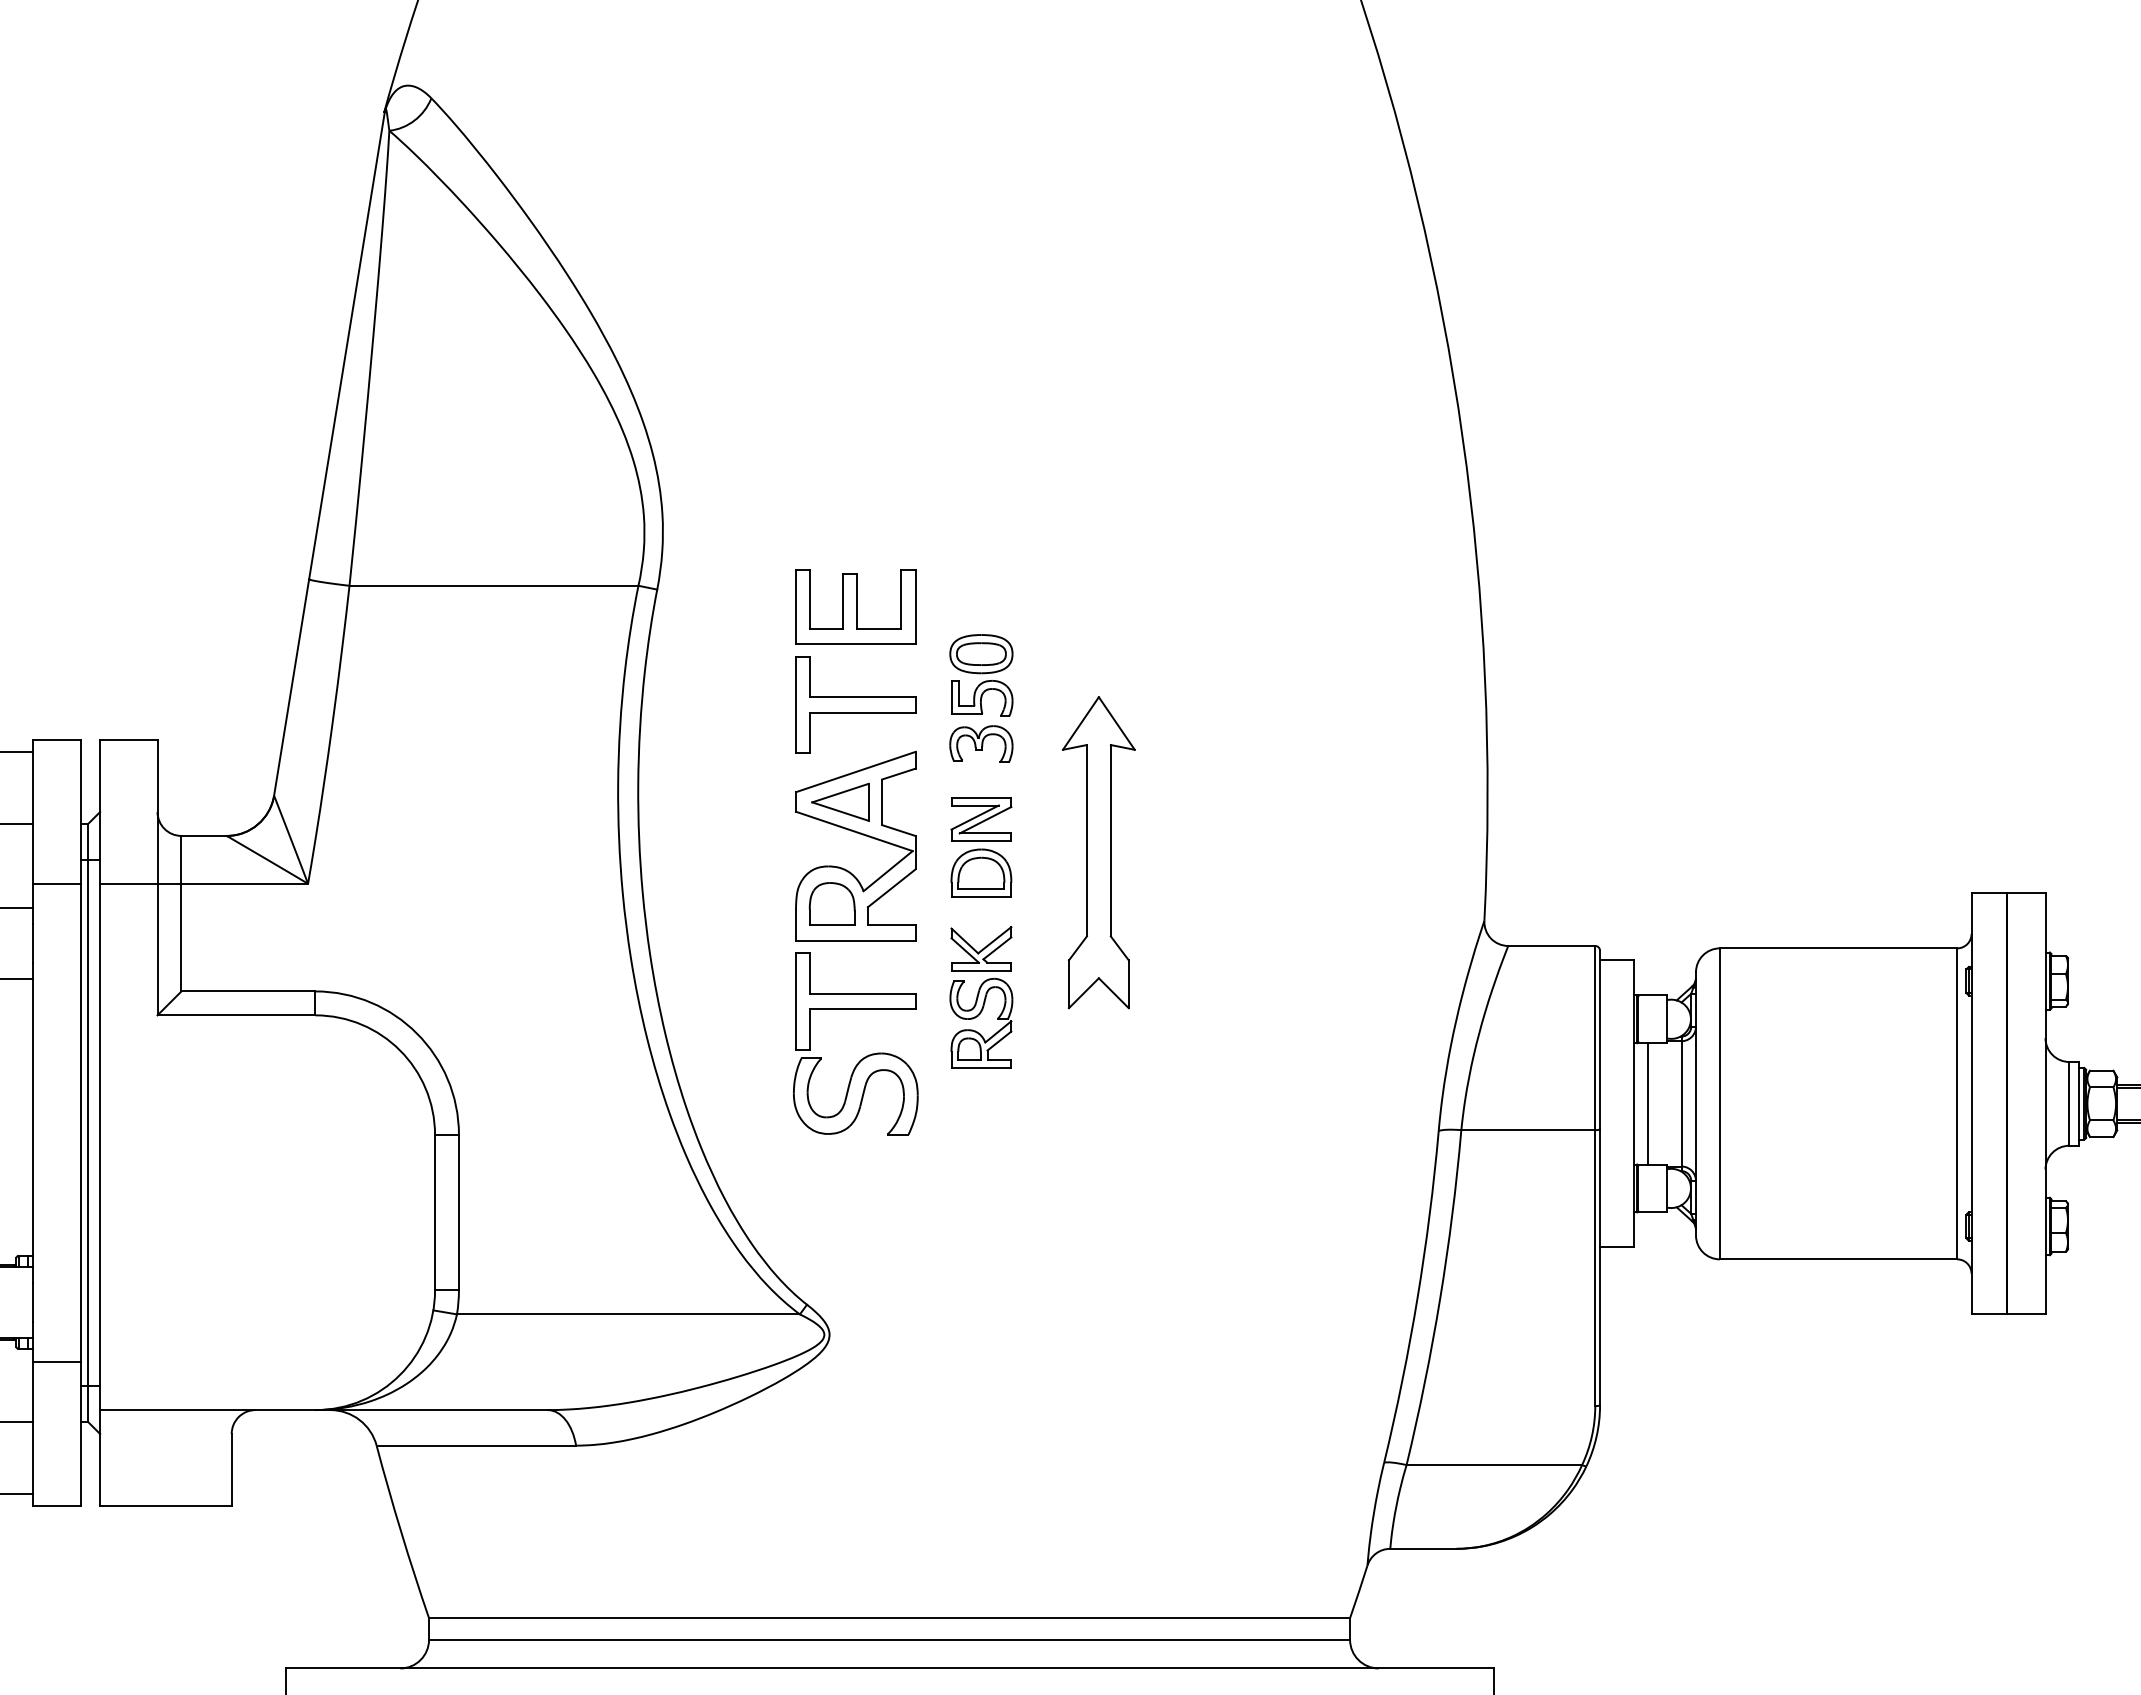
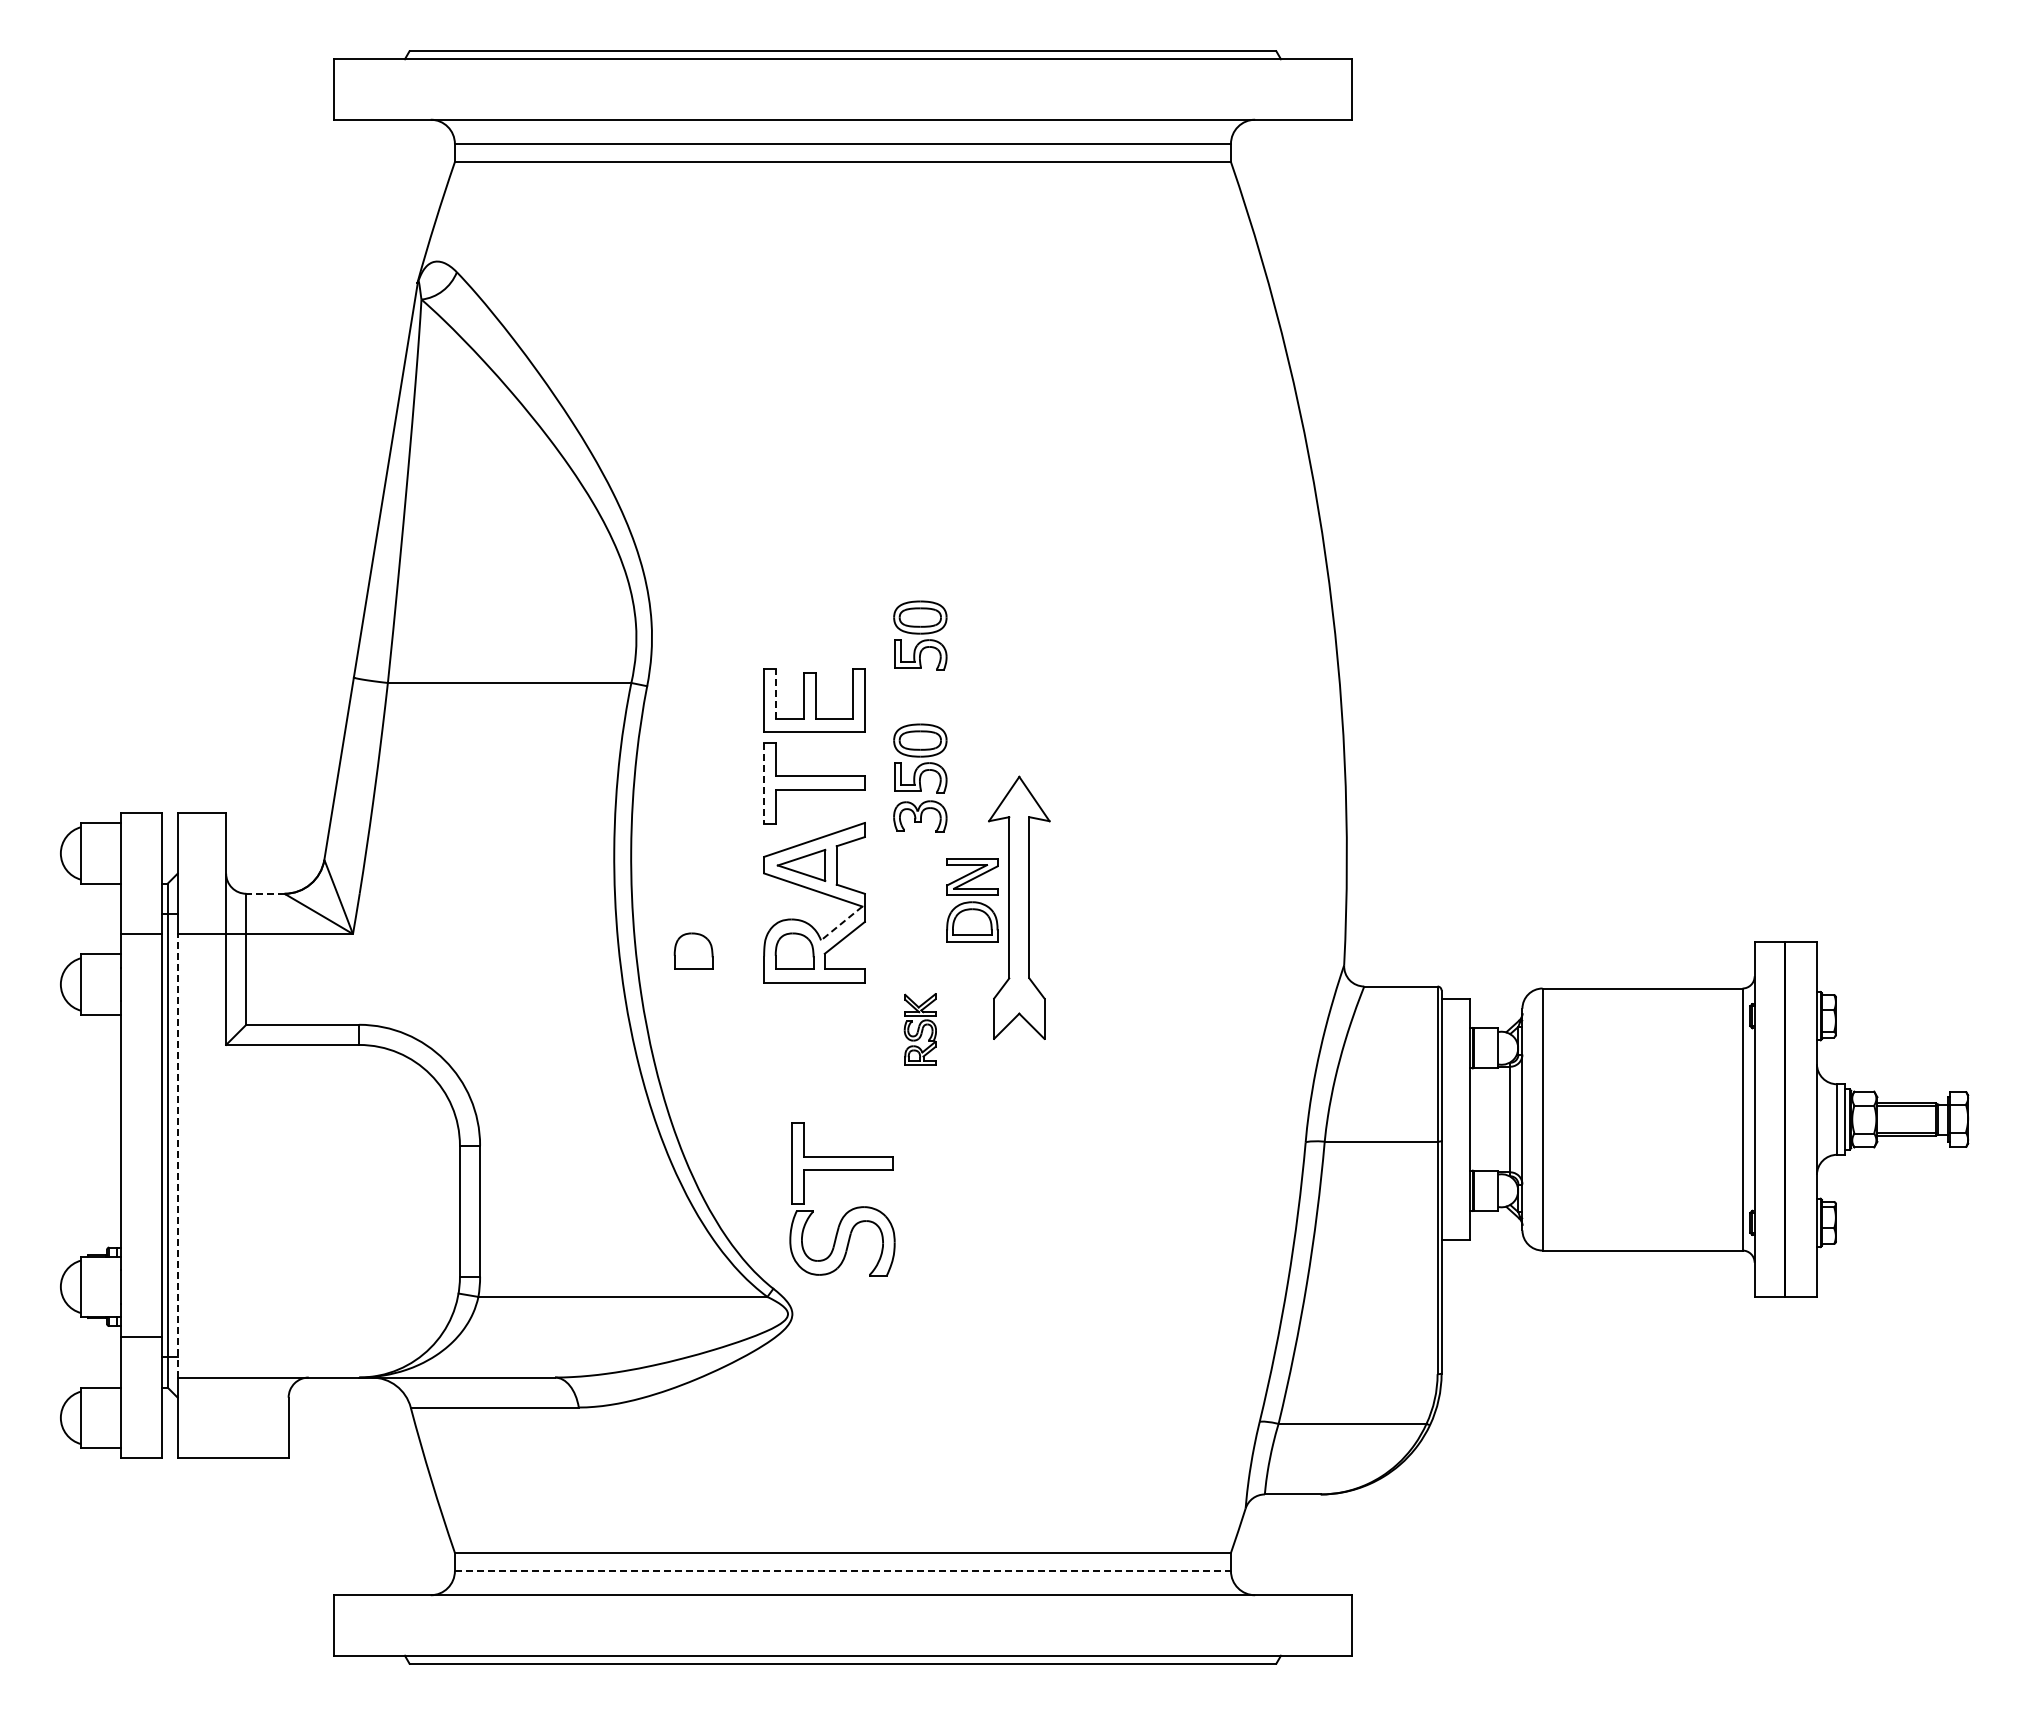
part: (981, 529) -> (920, 635), added
line: (810, 599) -> (776, 694), solid -> dashed
line: (796, 705) -> (764, 783), solid -> dashed
line: (203, 835) -> (264, 893), solid -> dashed
part: (981, 847) -> (972, 900), moved
line: (887, 871) -> (841, 923), solid -> dashed
part: (712, 903) -> (693, 950), added
part: (981, 997) -> (920, 1029), size x0.6
part: (862, 1057) -> (848, 1210), moved
line: (1647, 1103) -> (1481, 1119), removed
line: (99, 1146) -> (177, 1155), solid -> dashed
line: (890, 1640) -> (843, 1571), solid -> dashed

